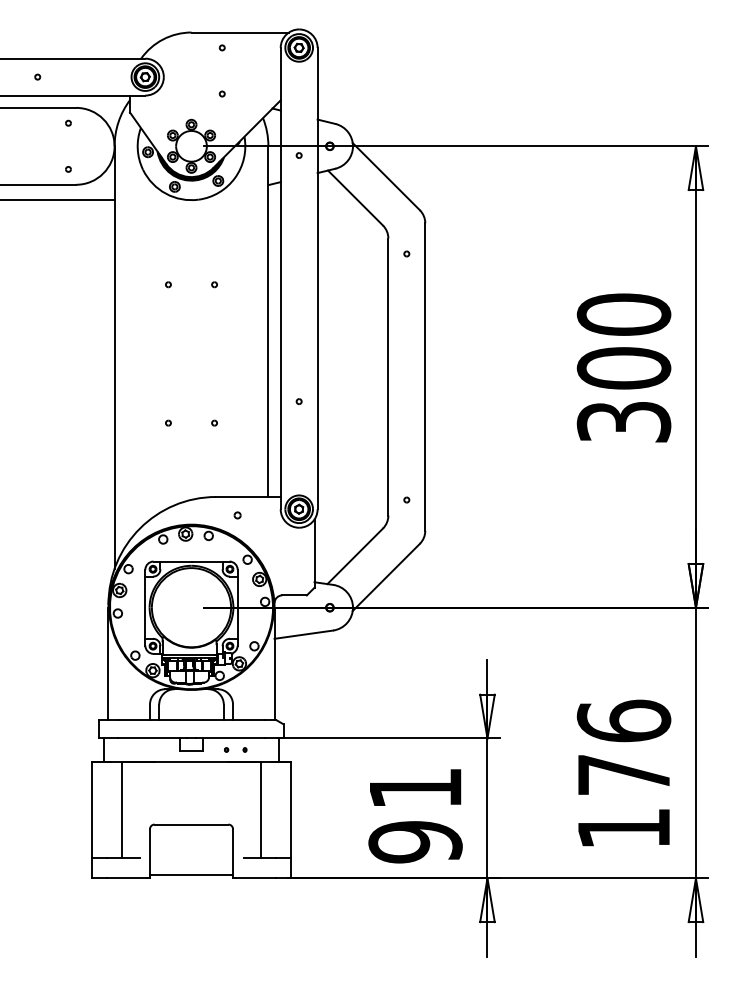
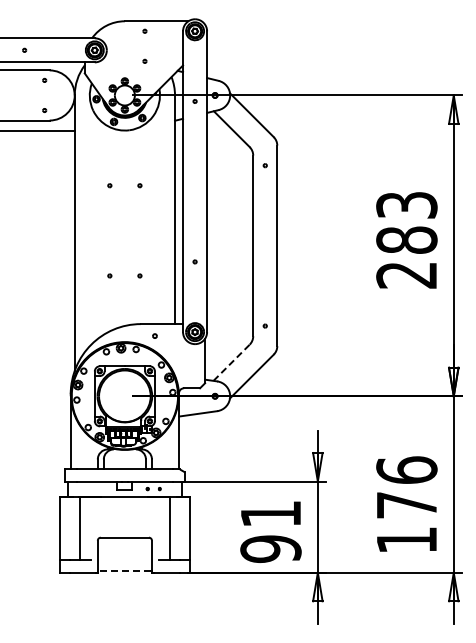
text: (623, 367) -> (406, 239), 300 -> 283
line: (355, 555) -> (231, 362), solid -> dashed
line: (190, 874) -> (124, 570), solid -> dashed

